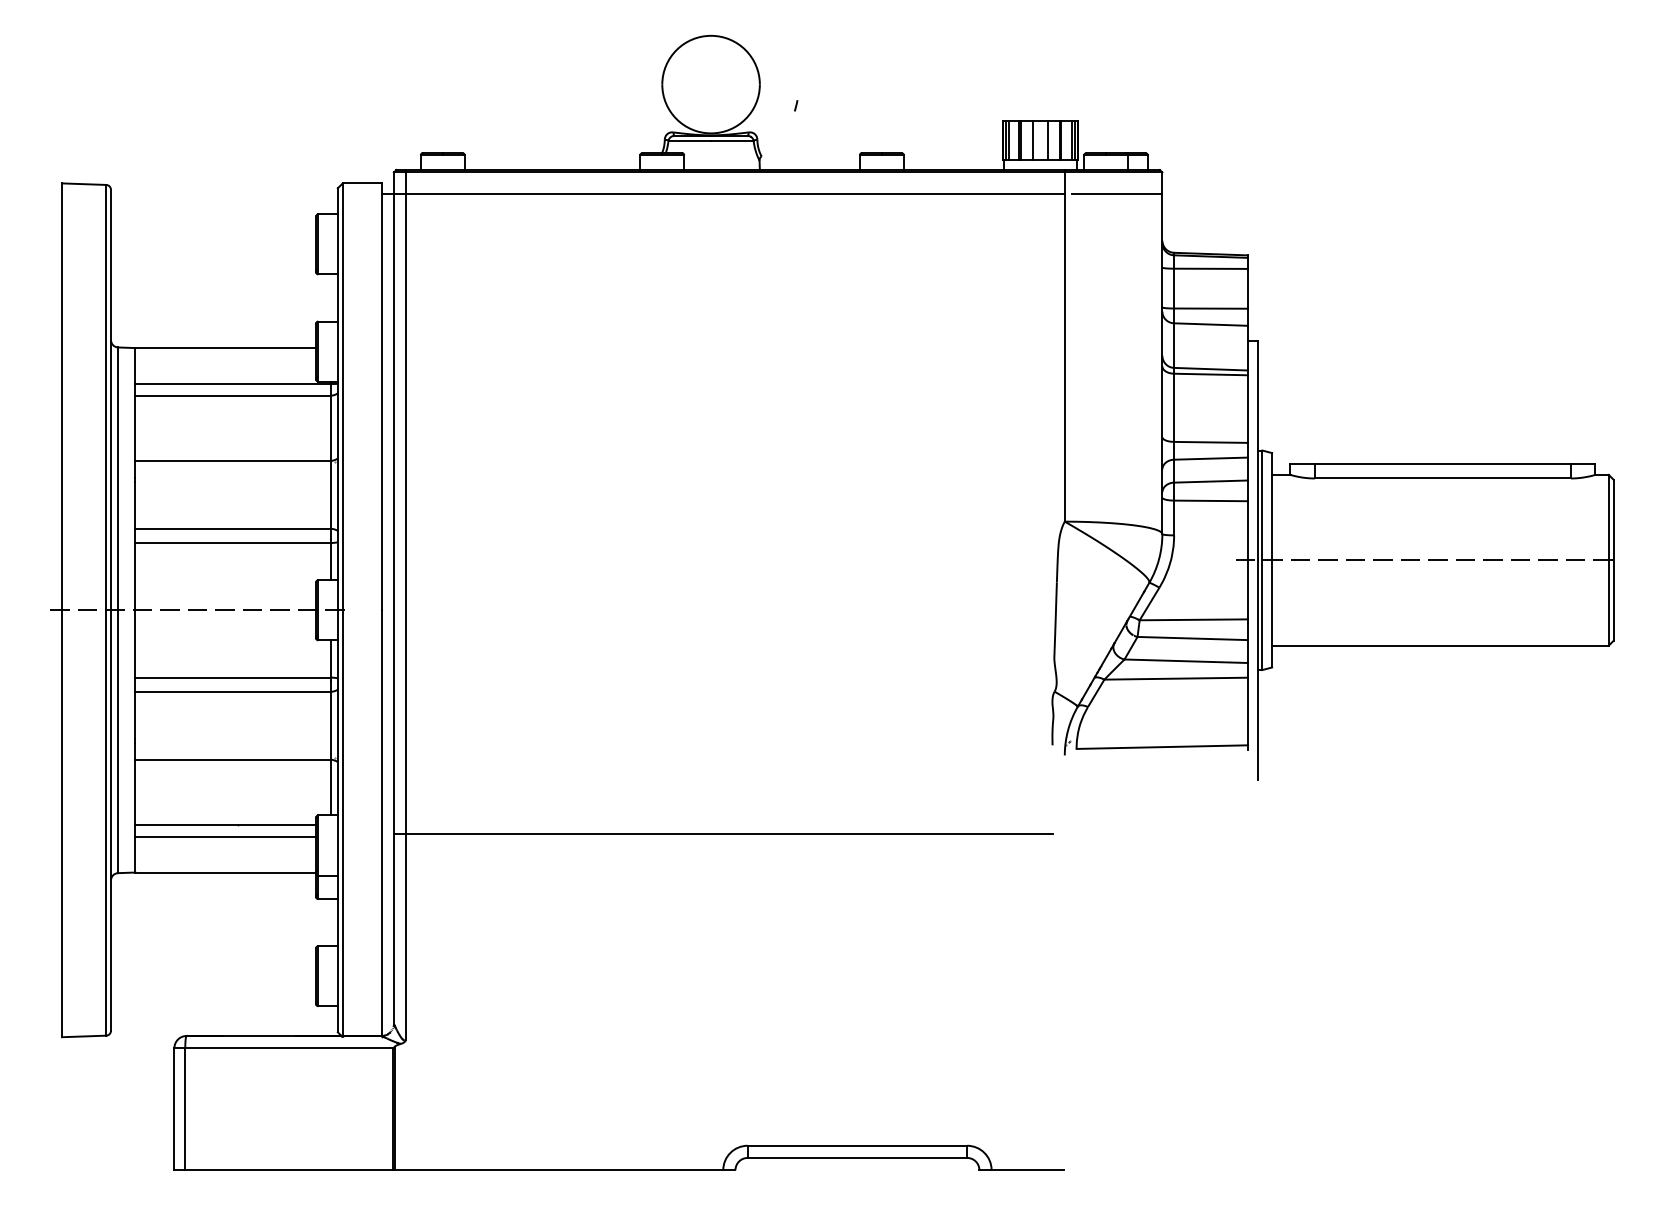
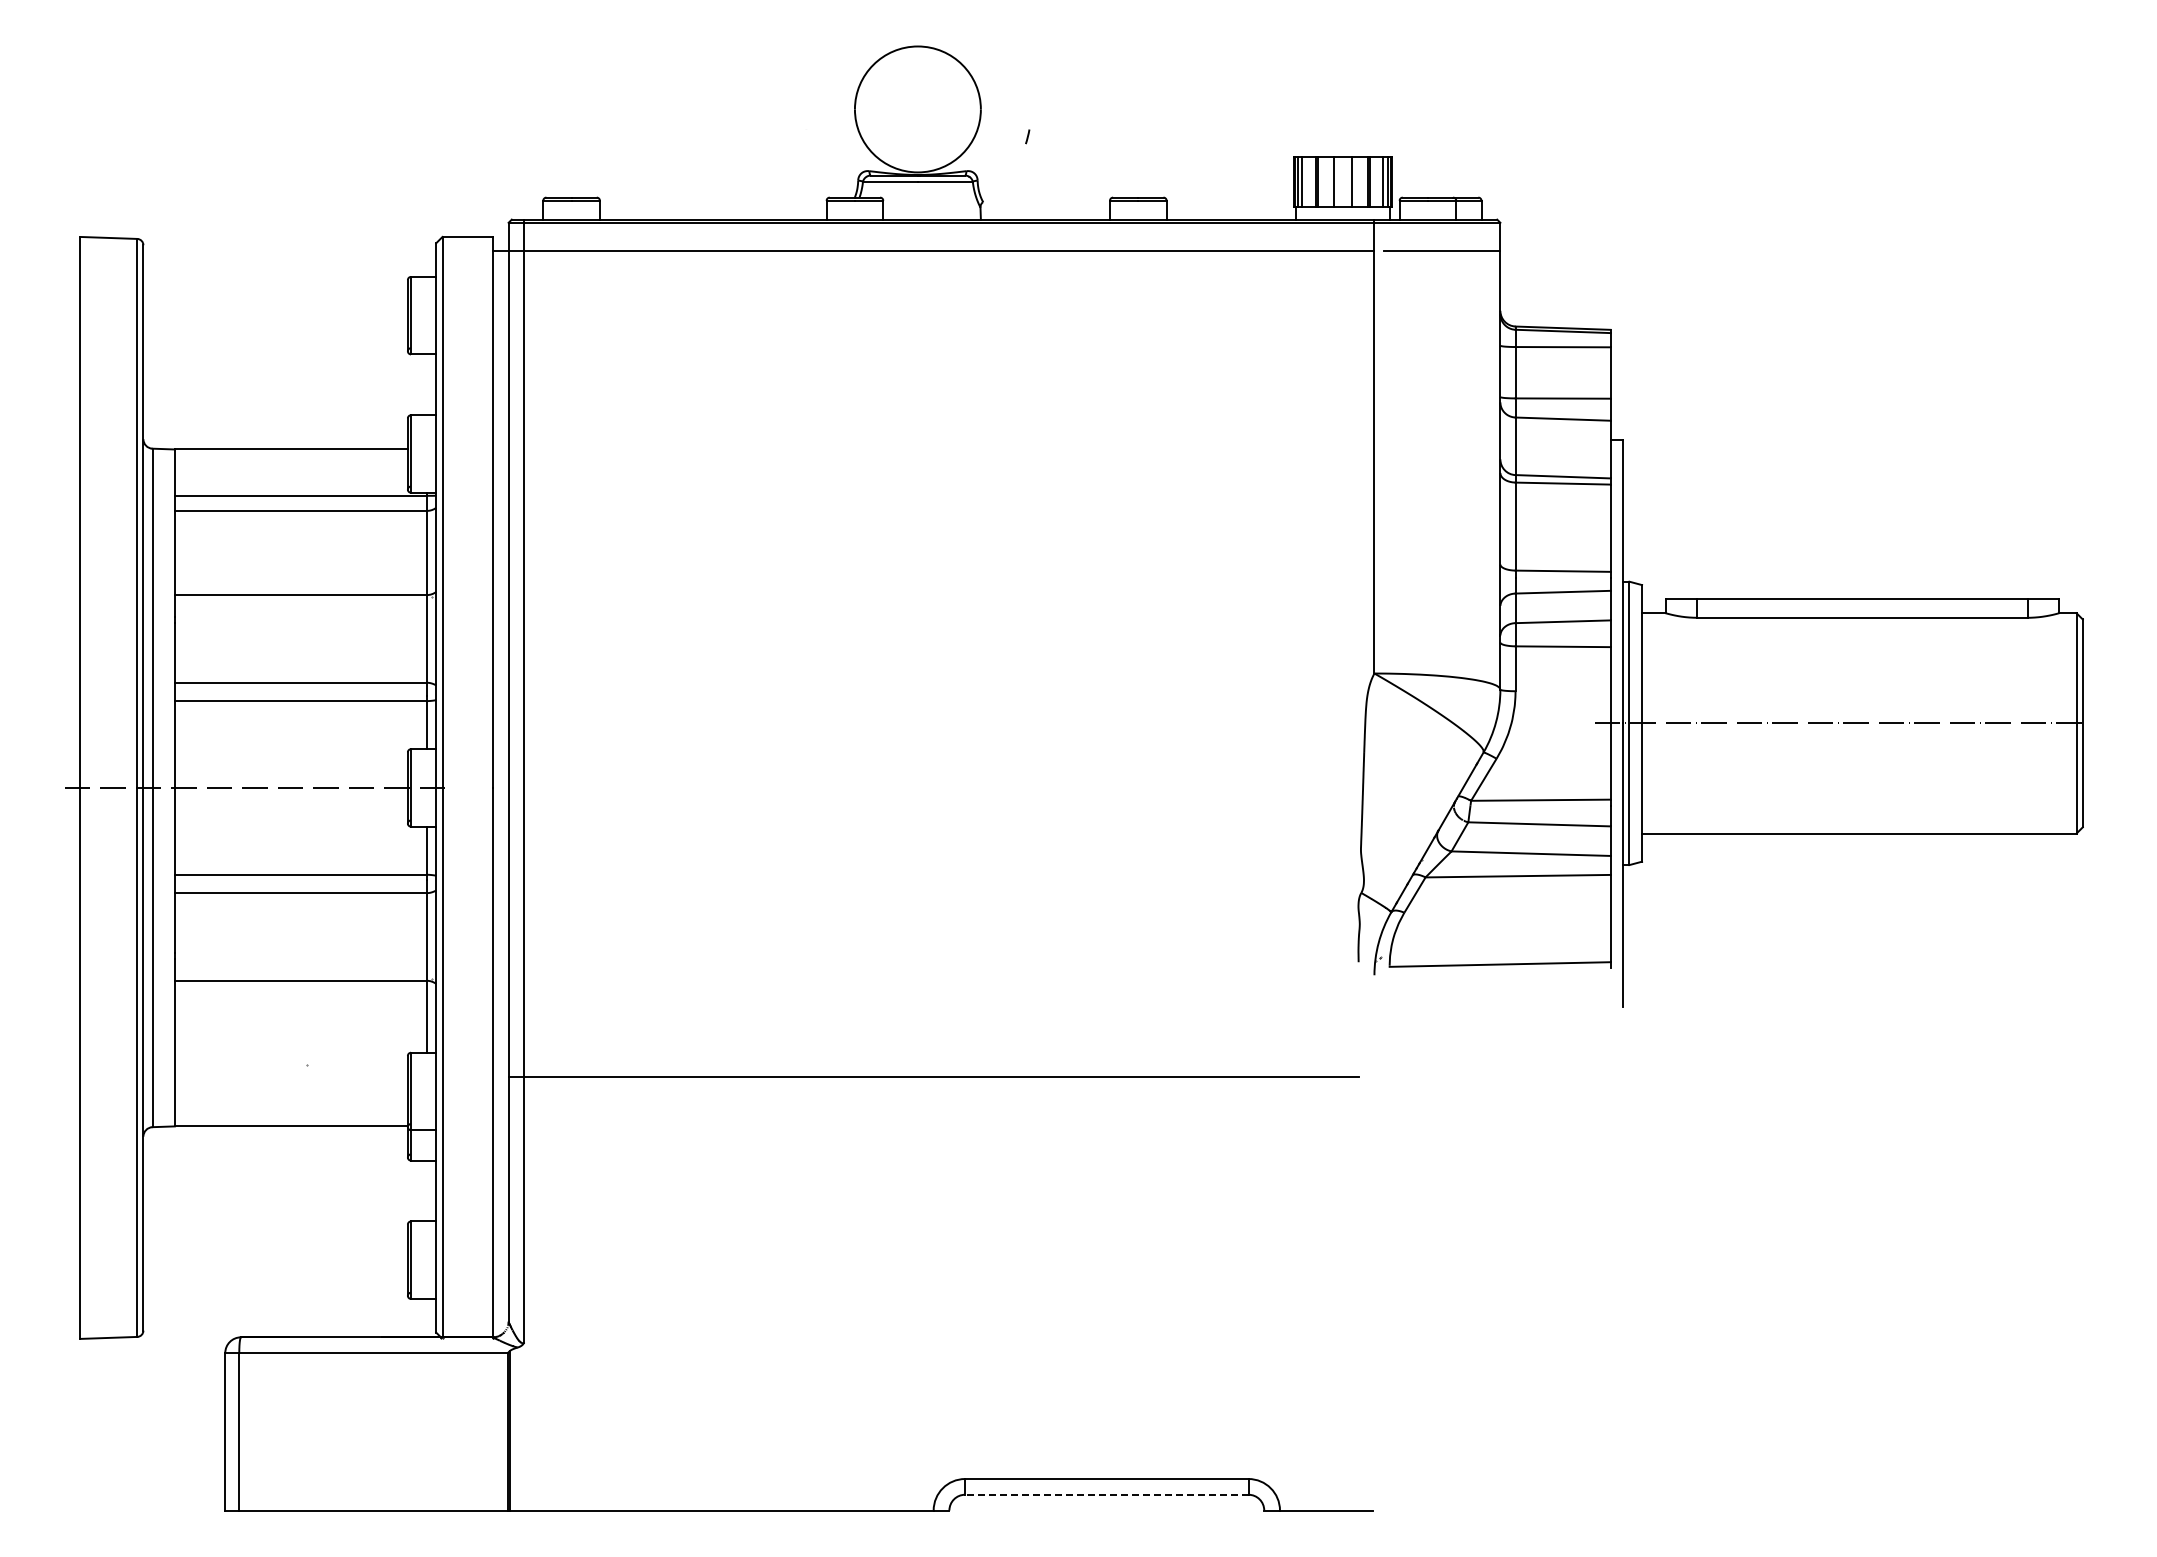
line: (224, 824) -> (290, 1064), removed
line: (224, 836) -> (290, 1080), removed
line: (857, 1157) -> (1106, 1494), solid -> dashed

